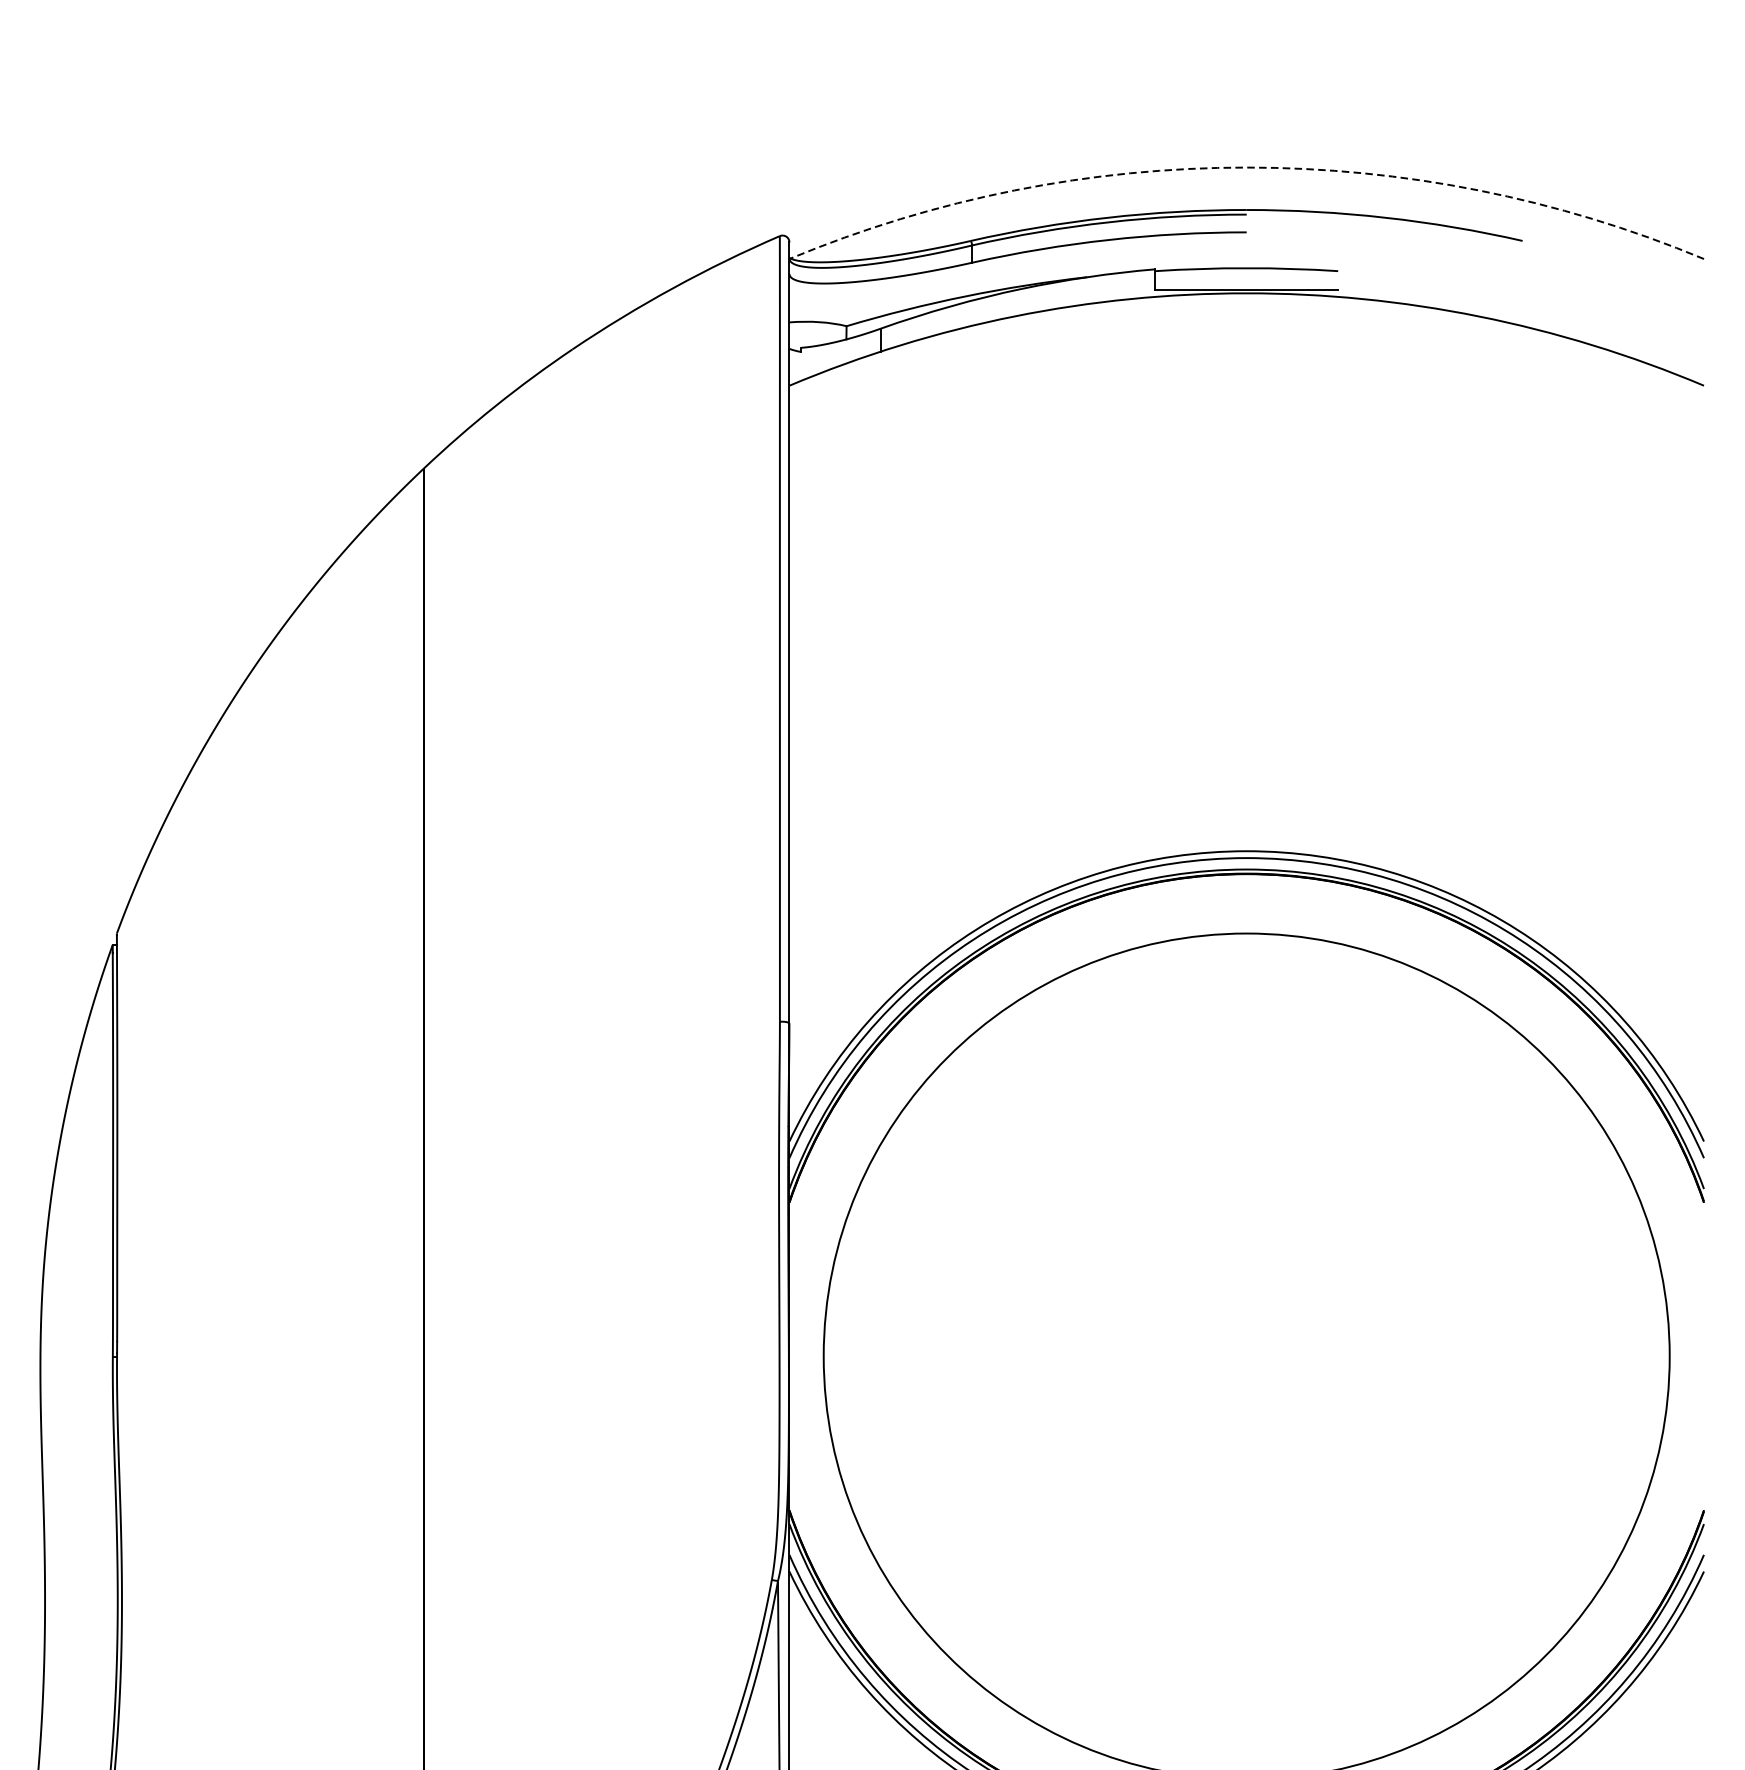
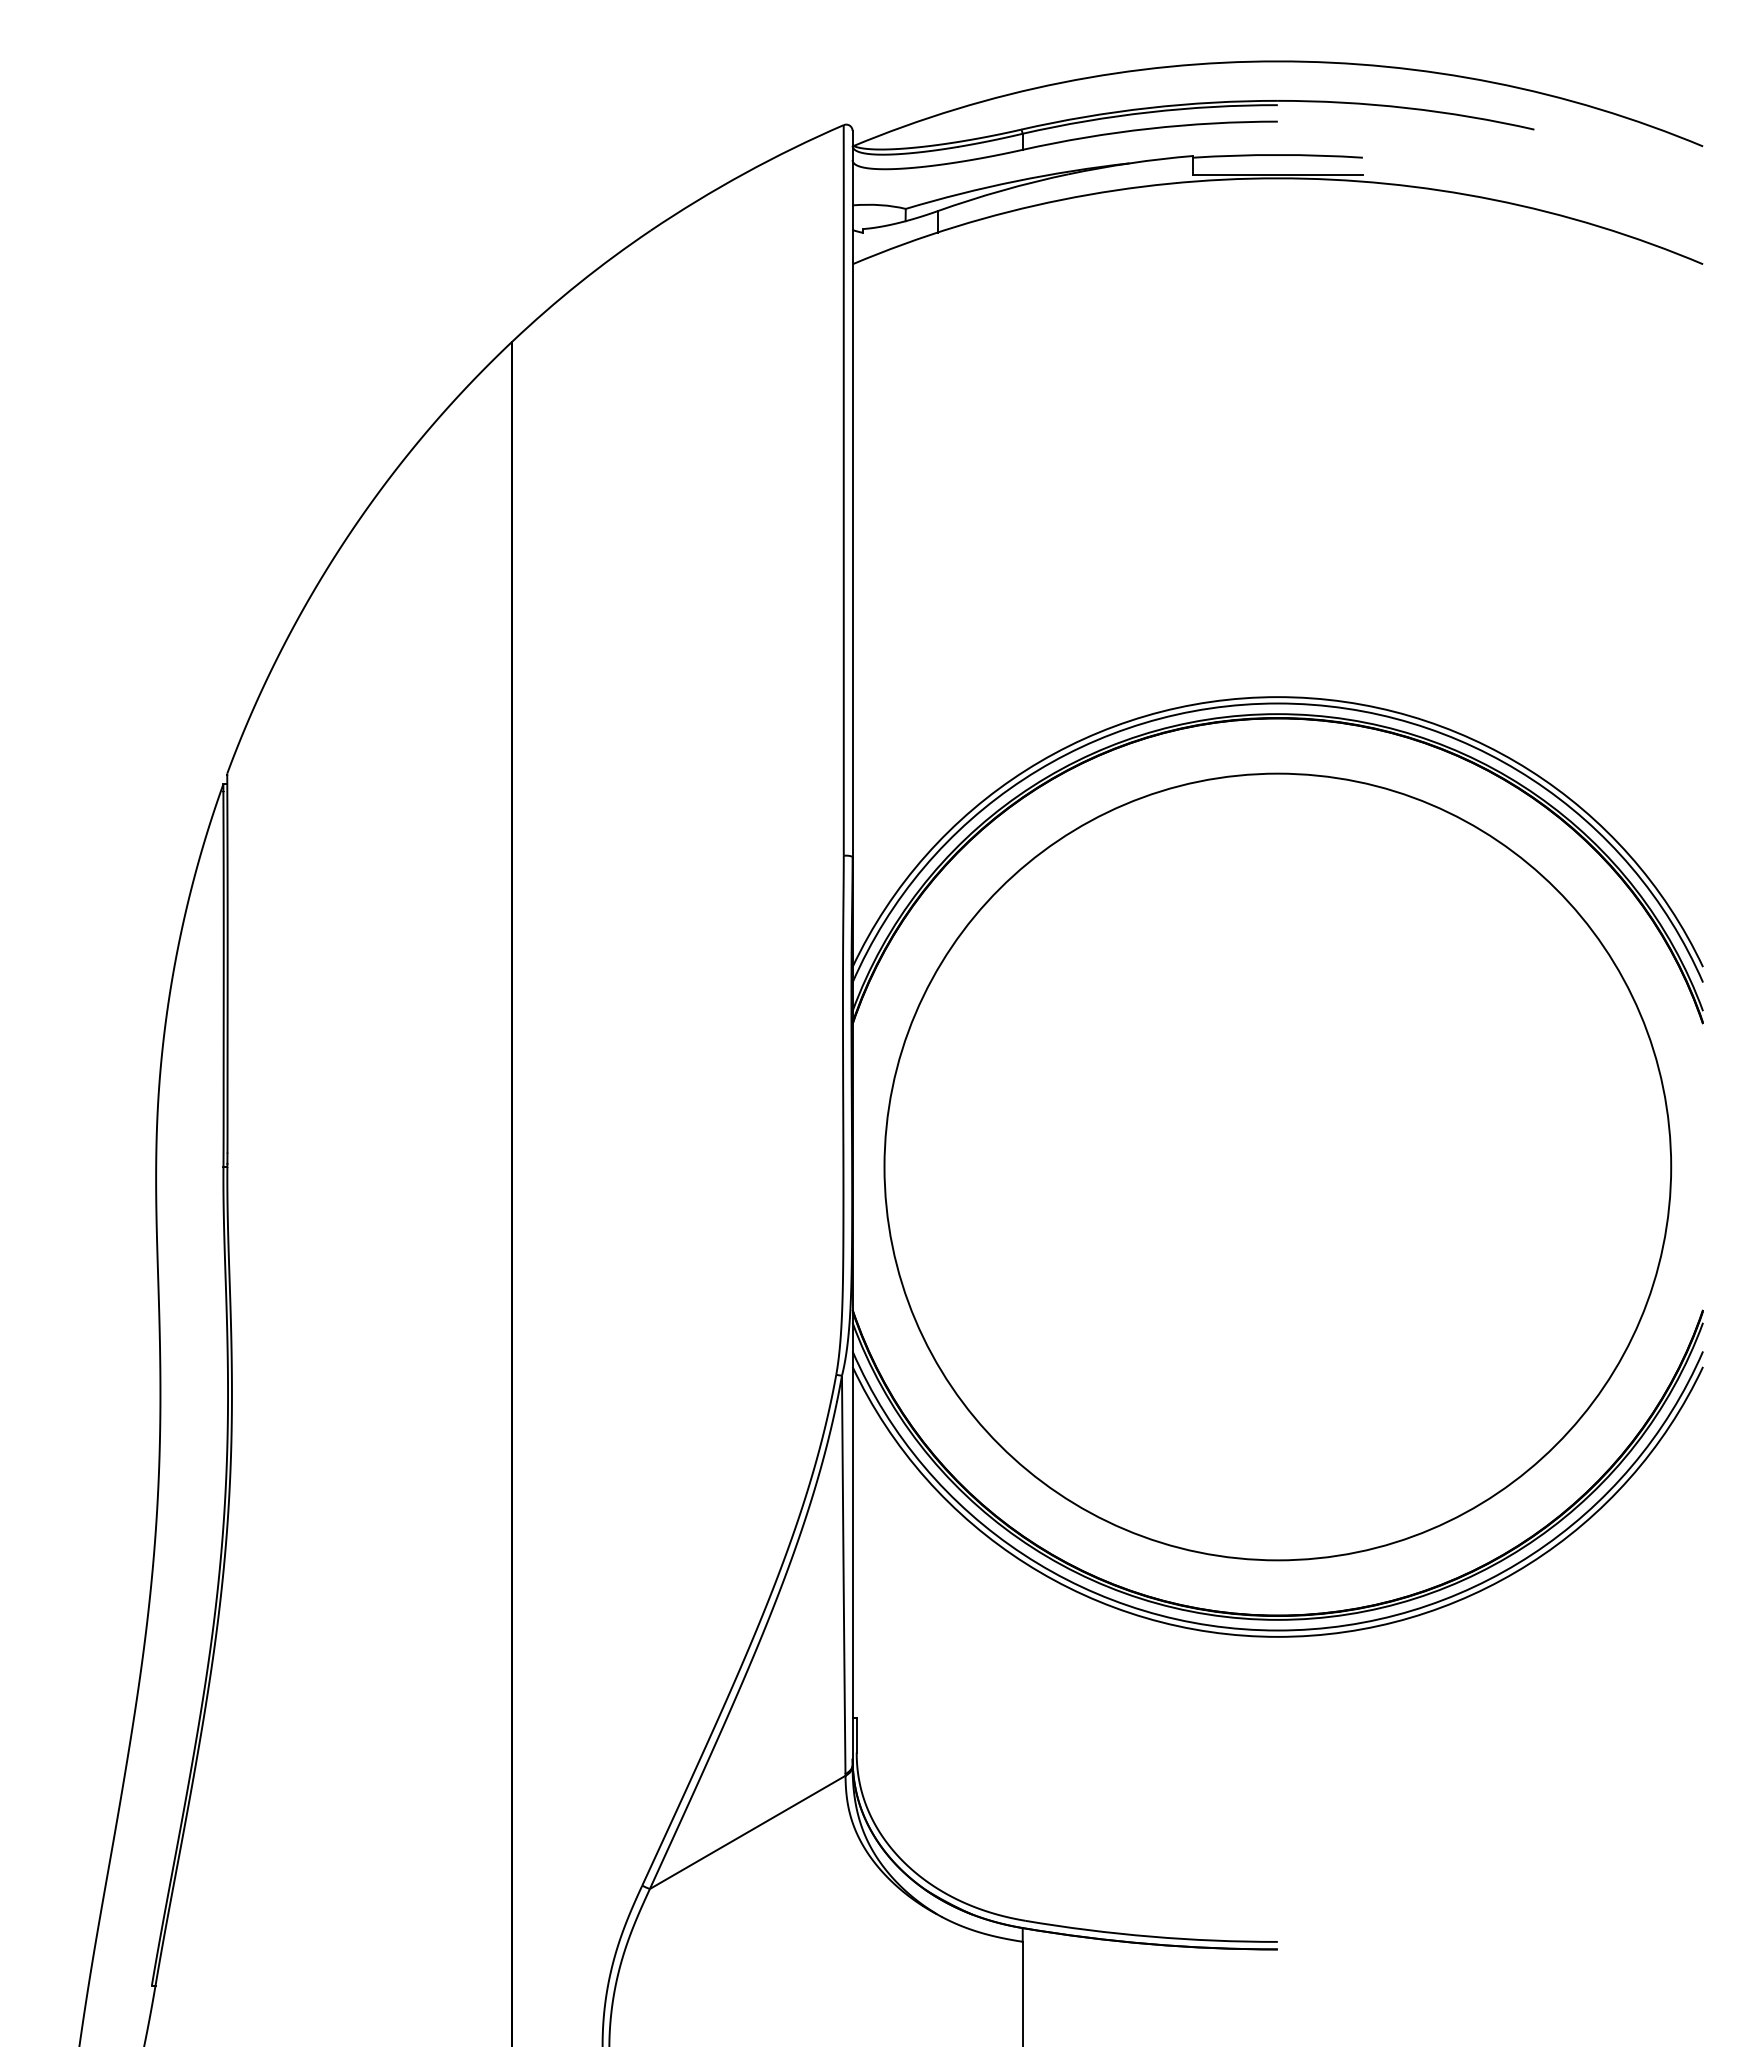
arc: (1246, 167) -> (1277, 61), dashed -> solid

